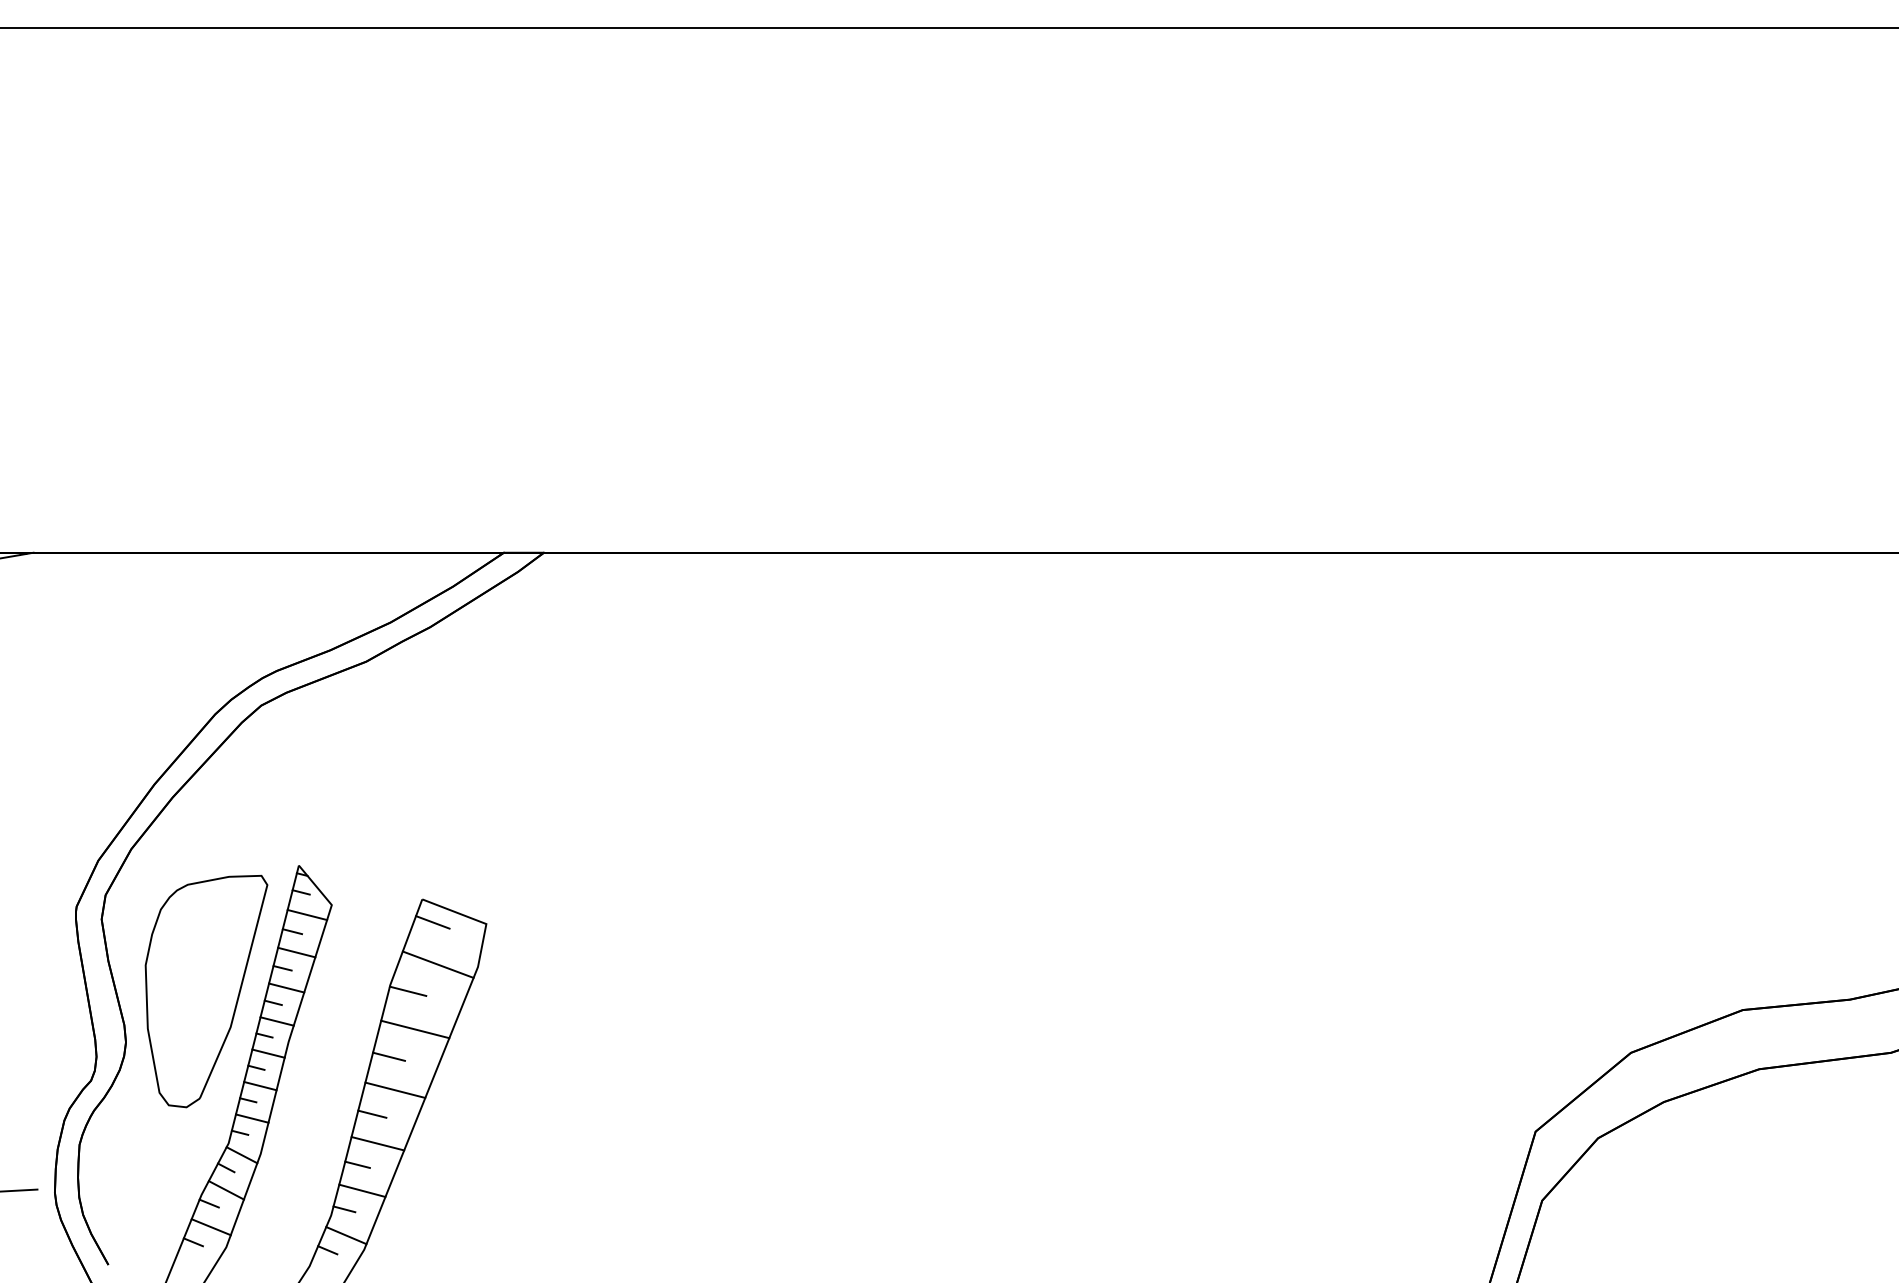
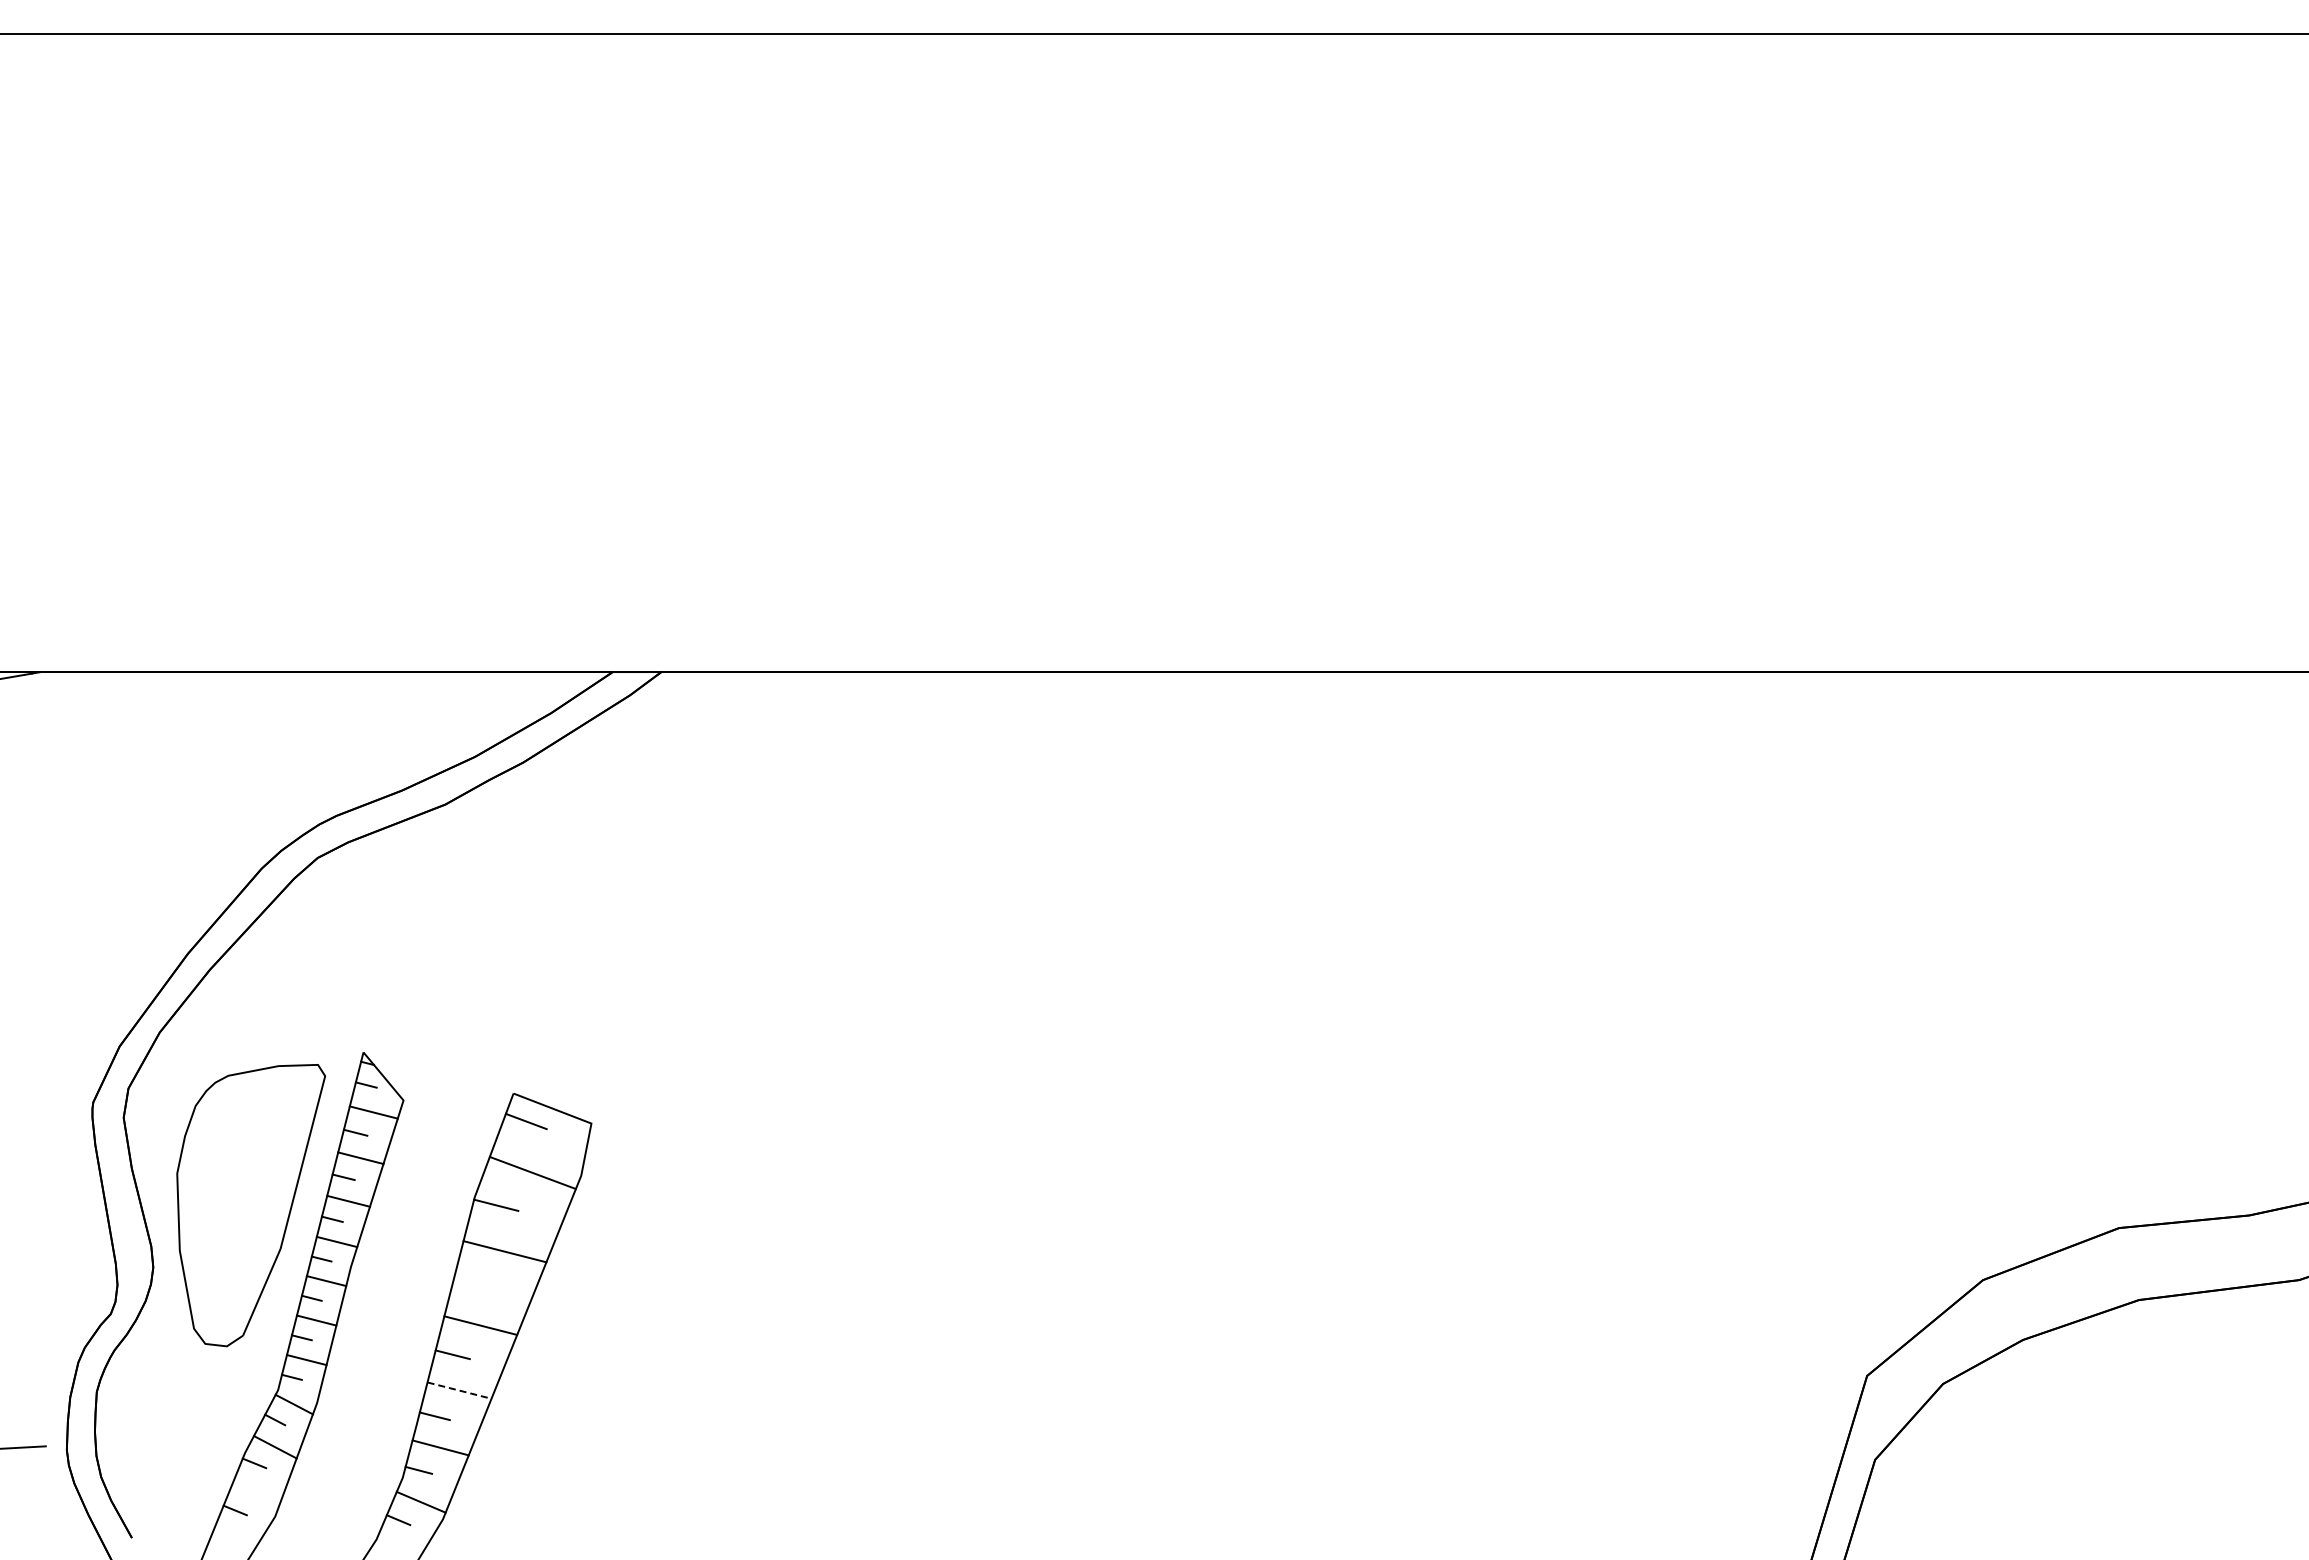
line: (388, 1056) -> (472, 1284), removed
line: (377, 1143) -> (459, 1390), solid -> dashed
line: (210, 1226) -> (256, 1491), removed

